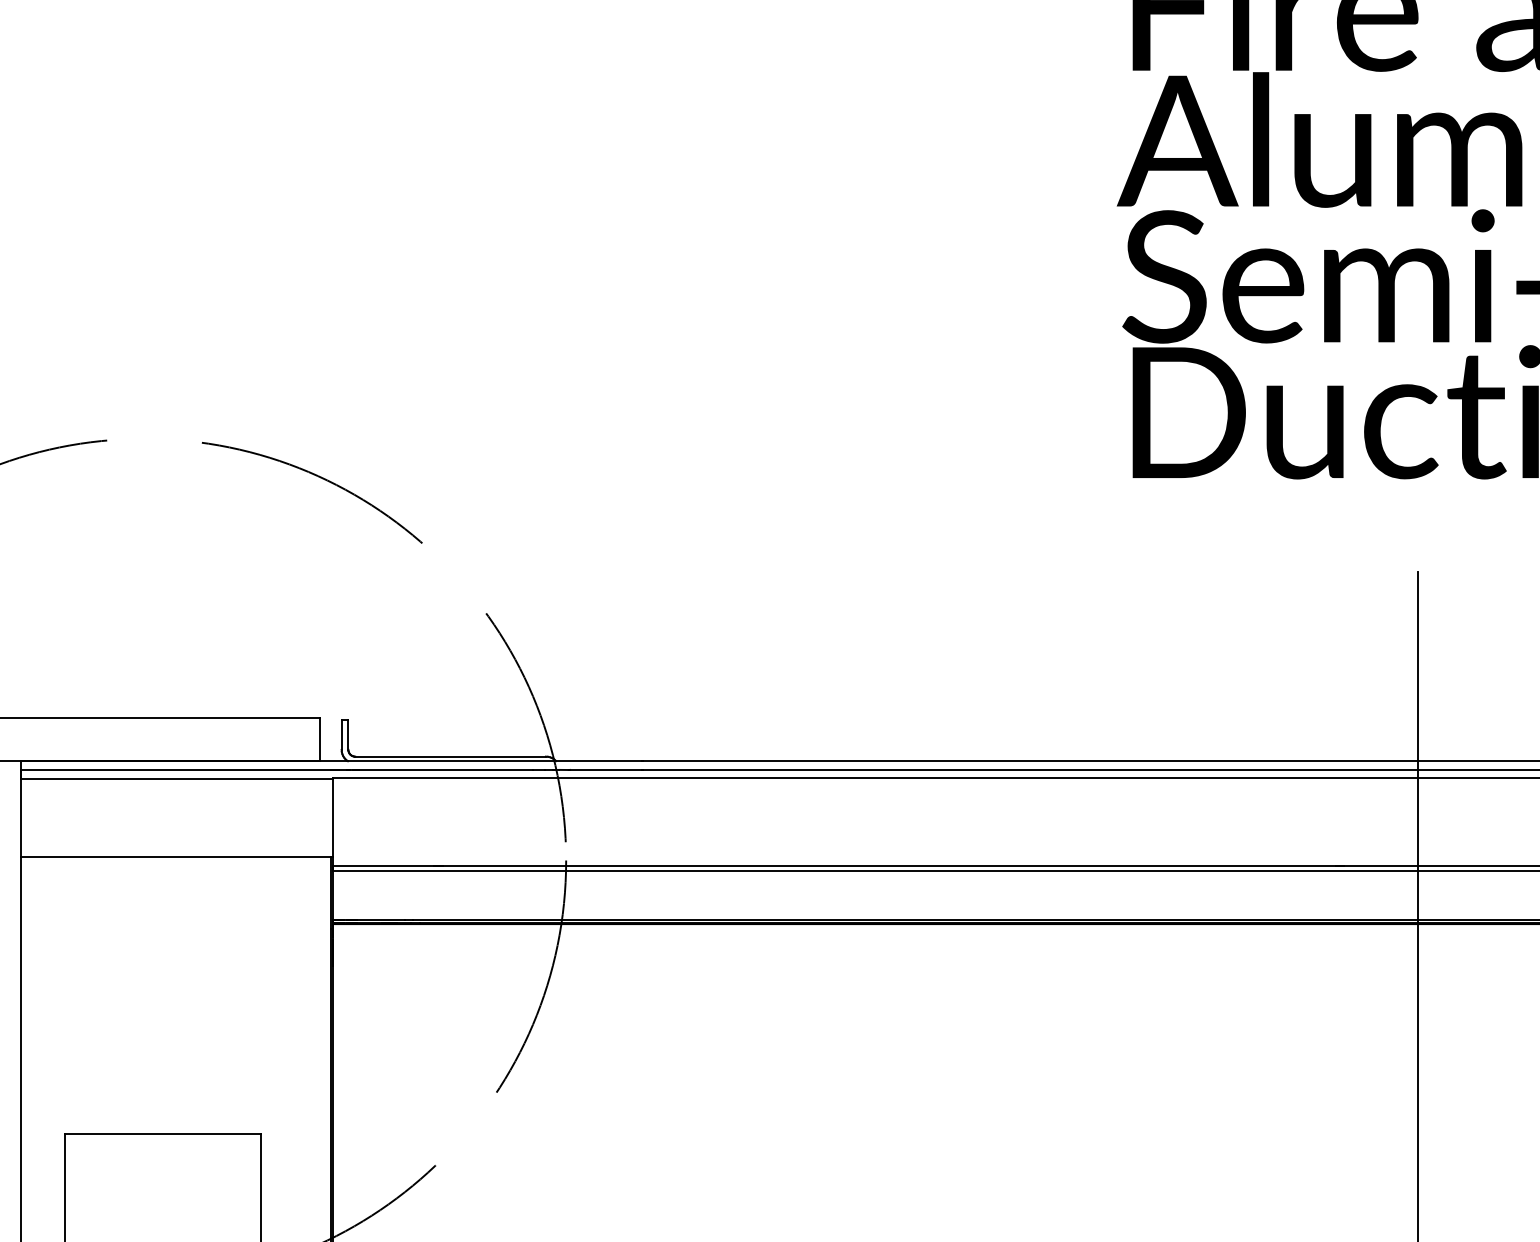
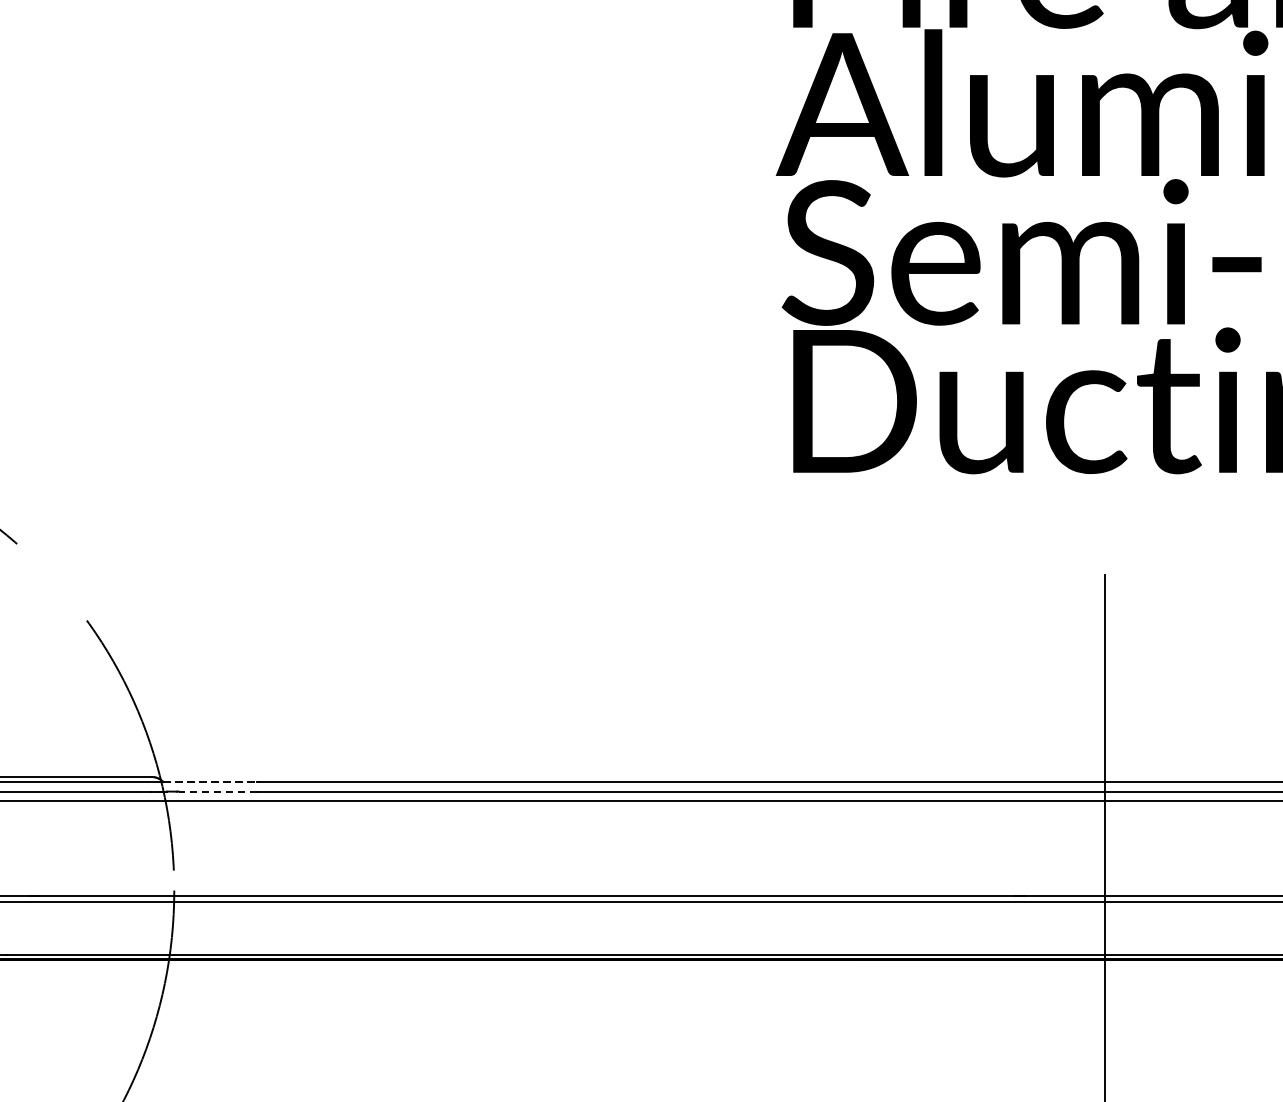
line: (599, 761) -> (210, 782), solid -> dashed
line: (605, 769) -> (217, 791), solid -> dashed

